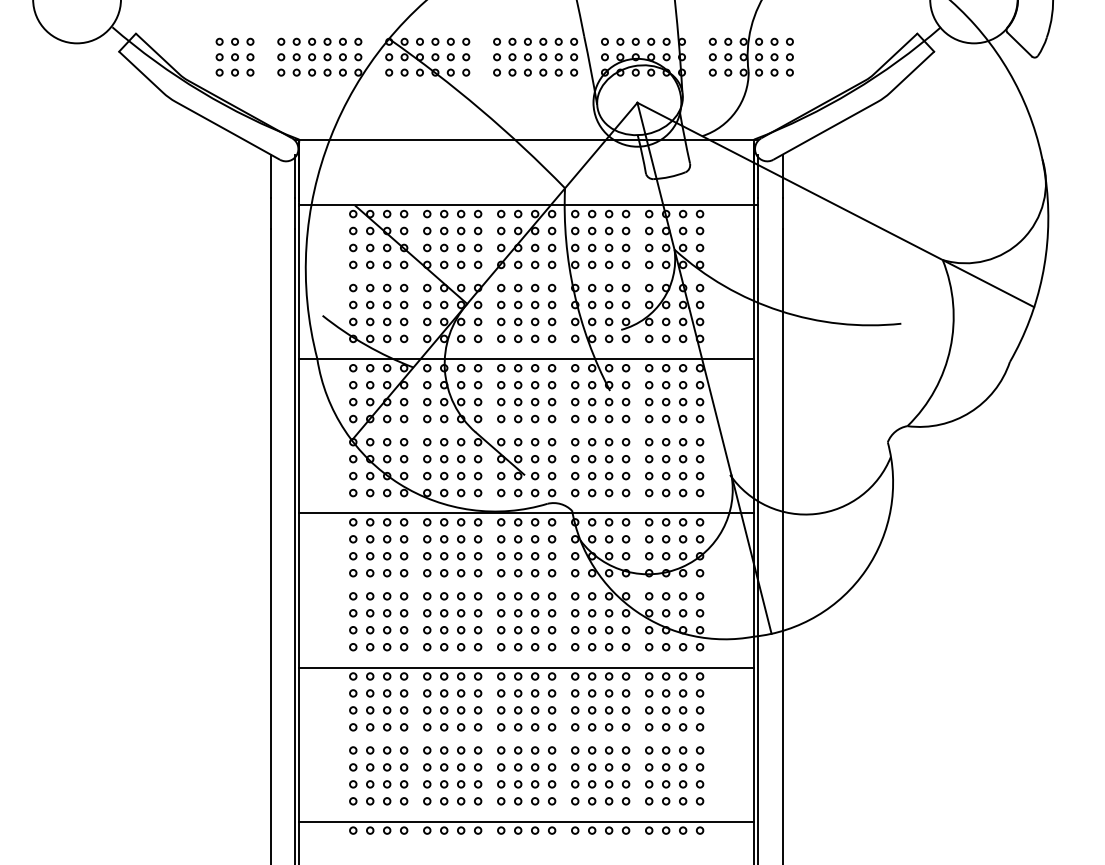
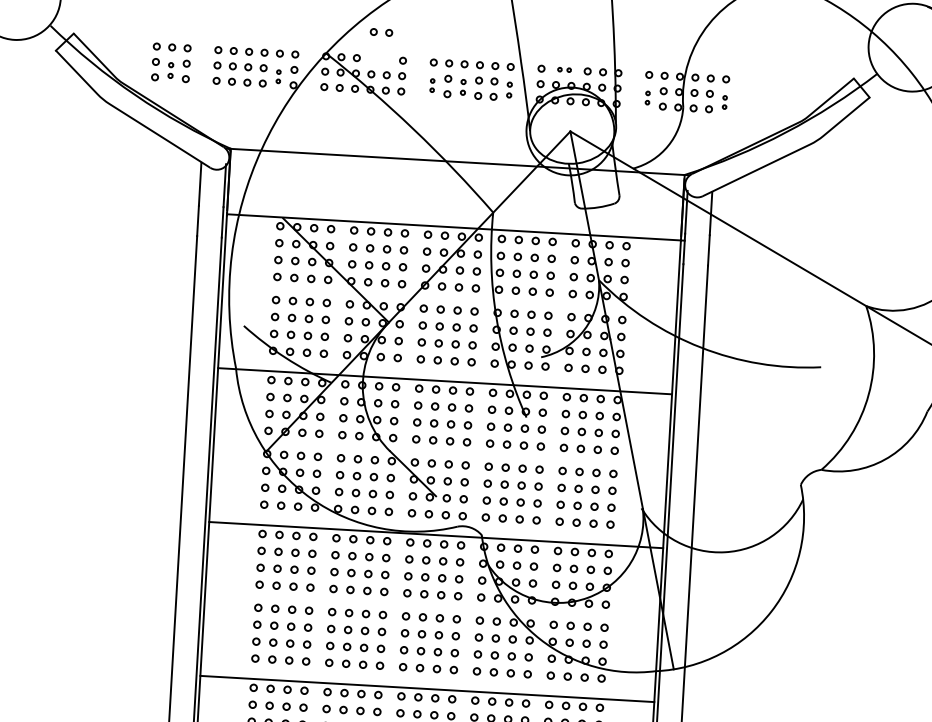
part: (442, 41) -> (380, 32), moved
part: (627, 41) -> (564, 69), size x0.6
part: (234, 64) -> (170, 70), size x0.7
part: (342, 64) -> (278, 76), size x0.6
part: (496, 64) -> (431, 85), size x0.6
part: (527, 64) -> (462, 86), size x0.7
part: (574, 64) -> (509, 89), size x0.7
part: (712, 64) -> (647, 97), size x0.6
part: (789, 64) -> (724, 102), size x0.6

